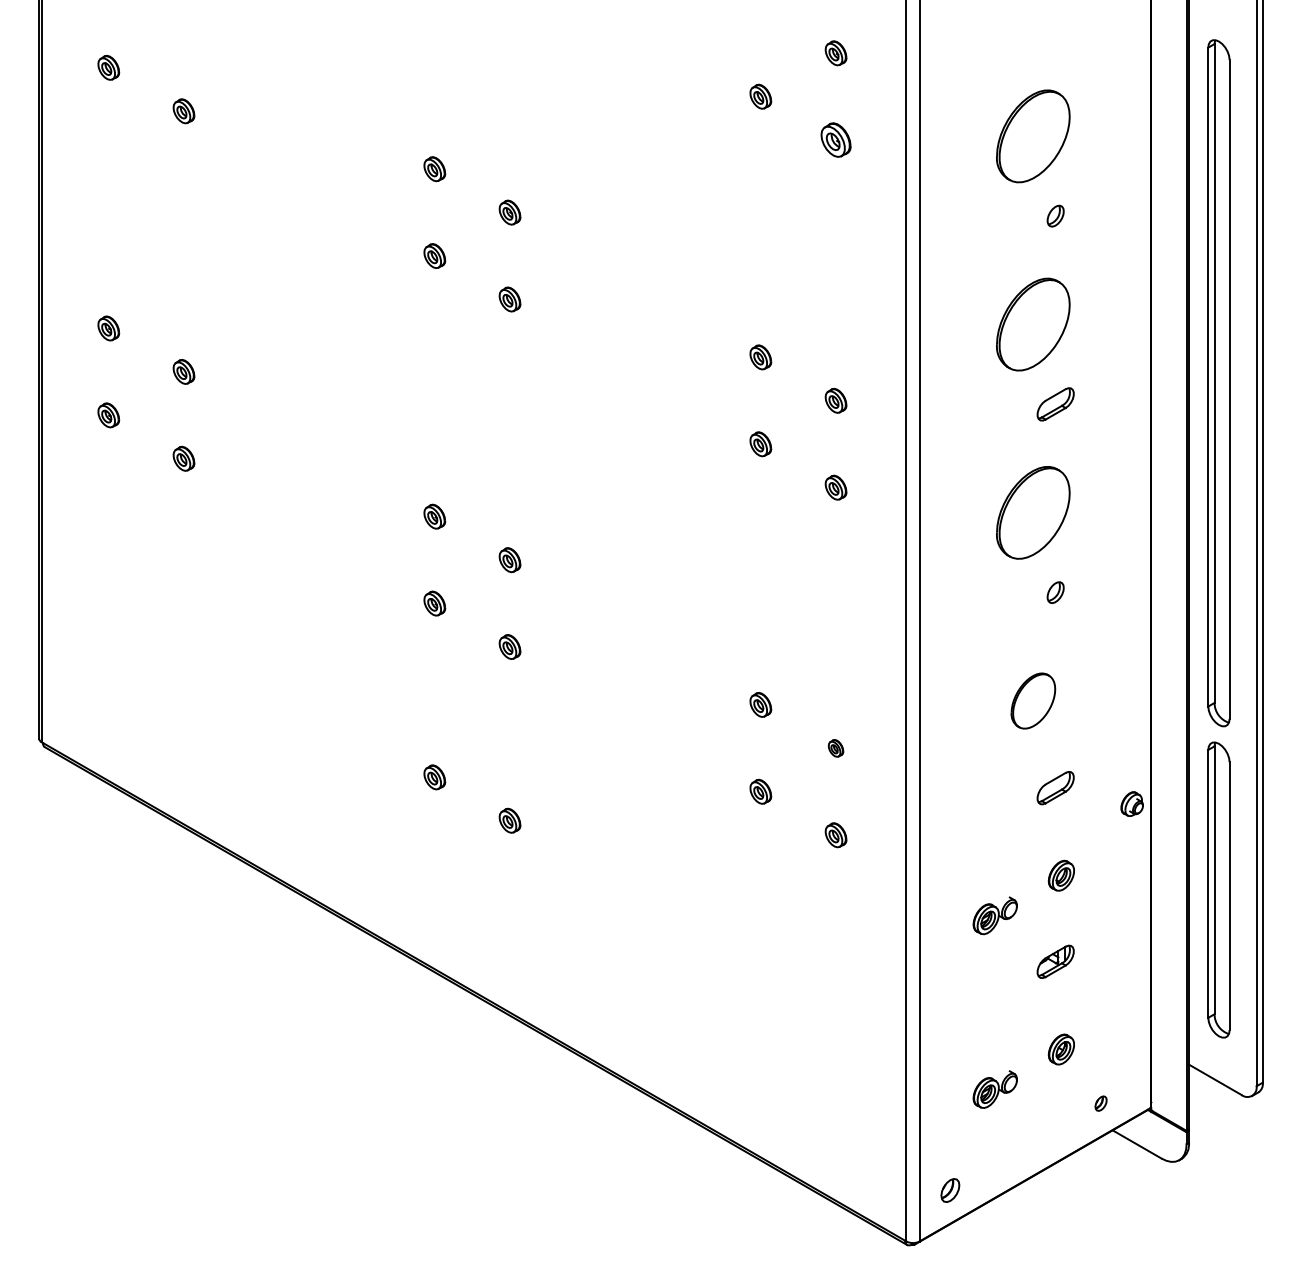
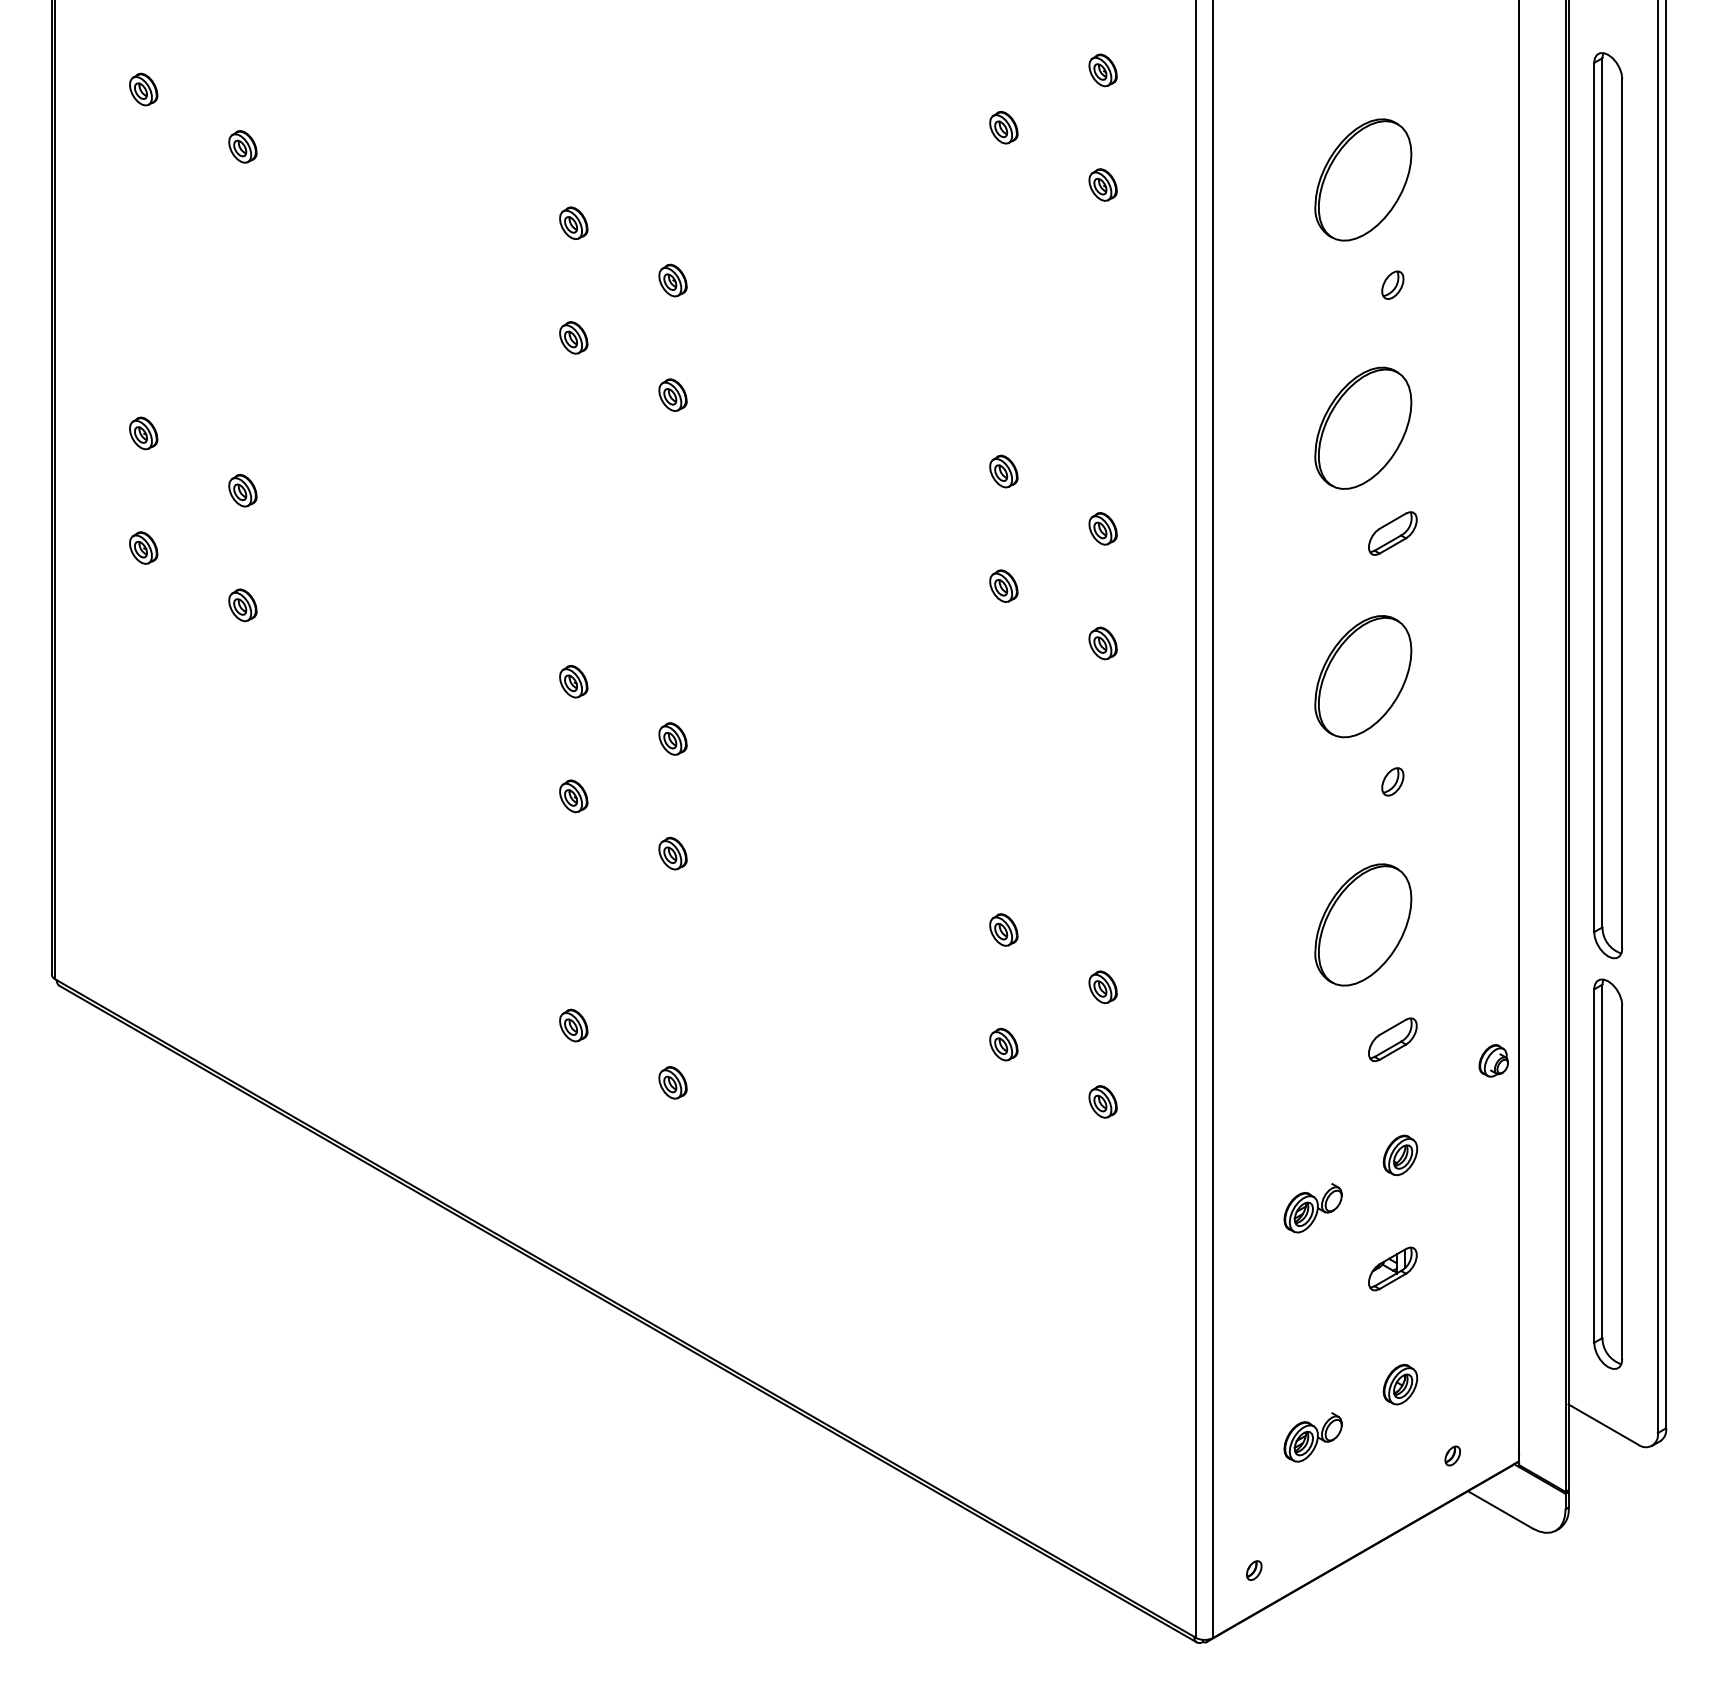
part: (835, 140) -> (1102, 185), size x0.71
part: (1033, 700) -> (1363, 924), size x1.67
part: (835, 748) -> (1102, 987), size x1.43
part: (950, 1190) -> (1254, 1570), size x0.62

